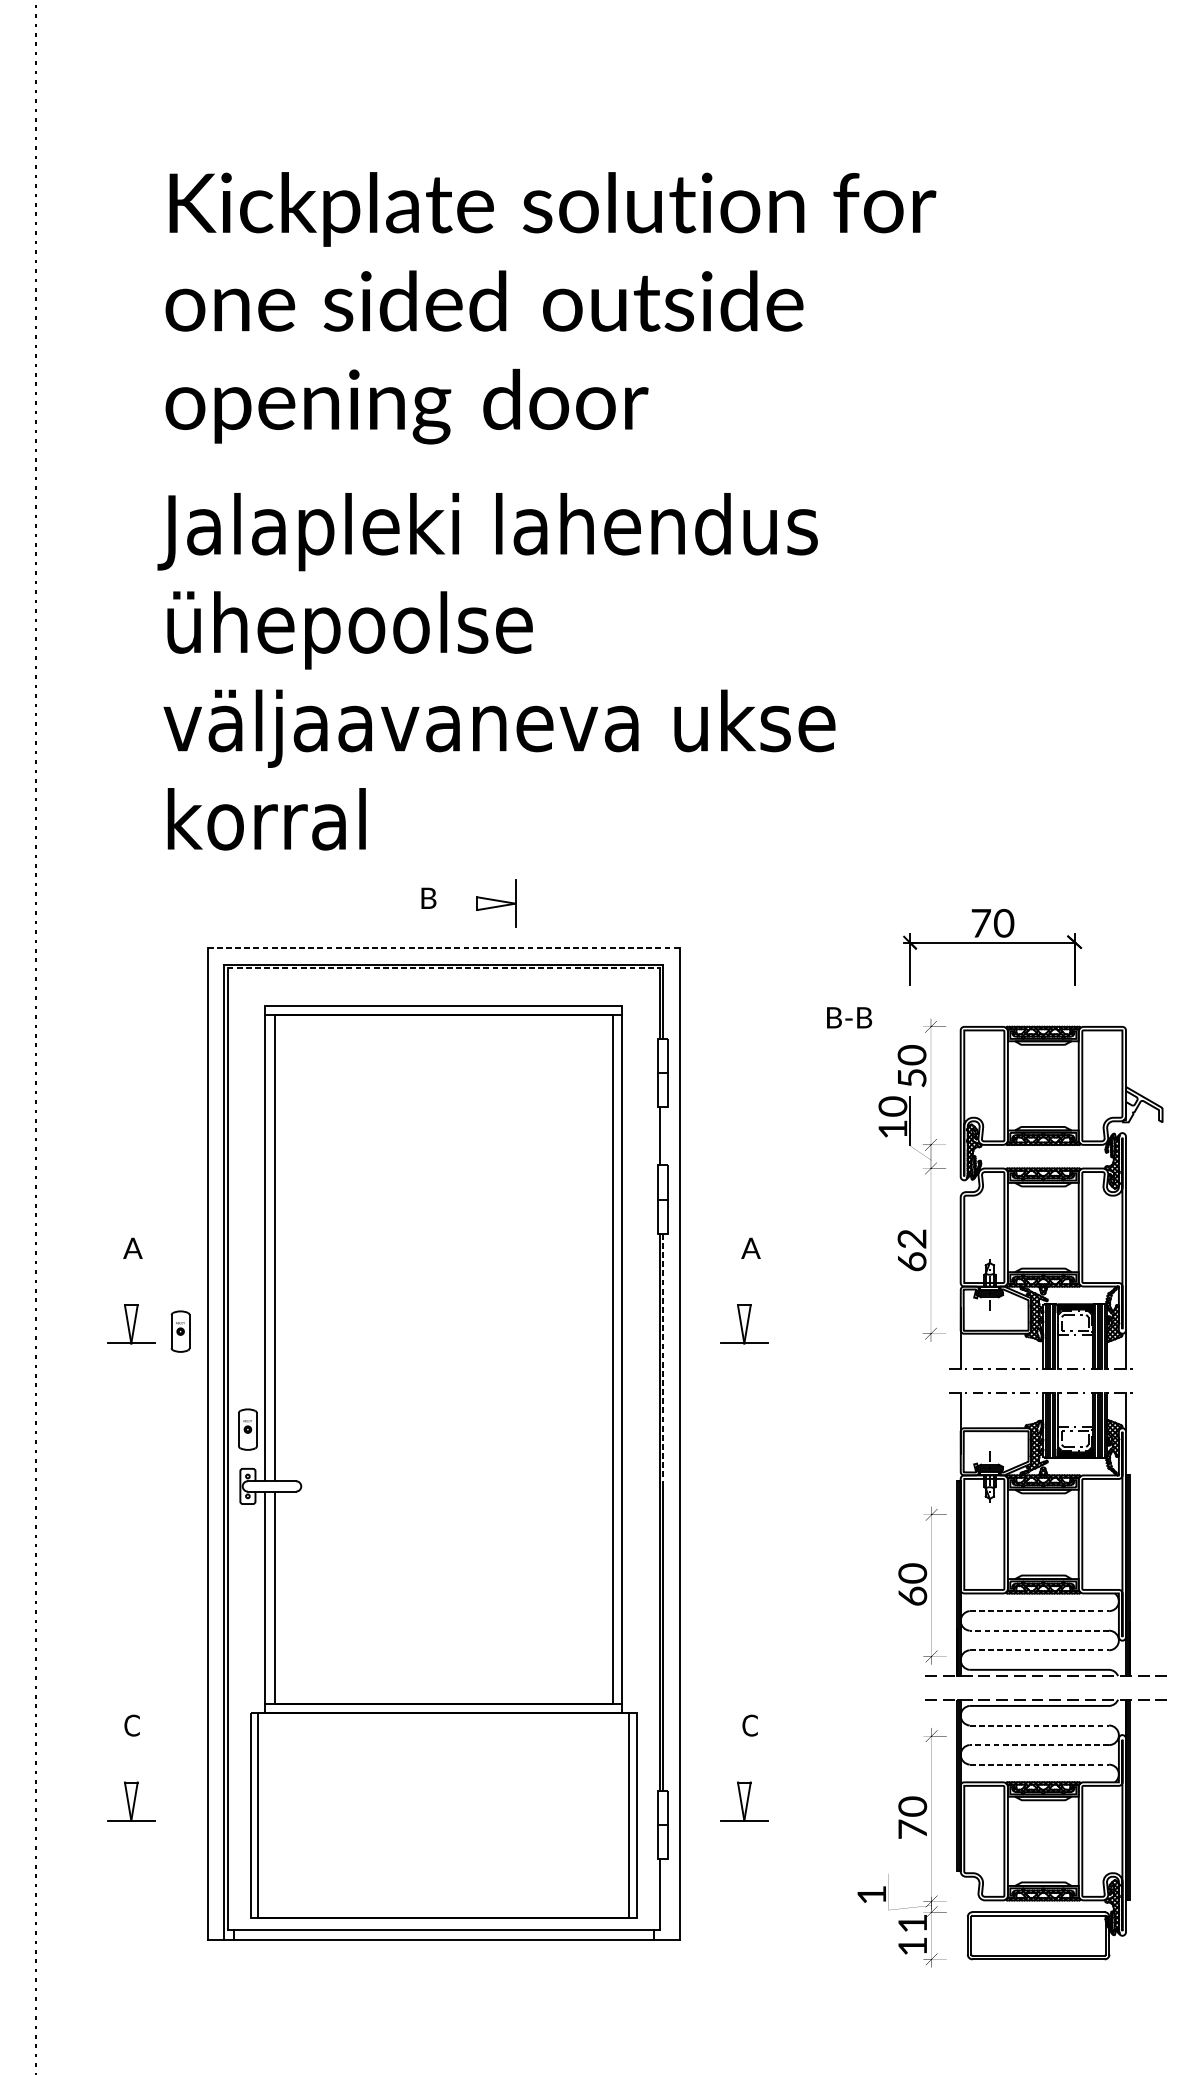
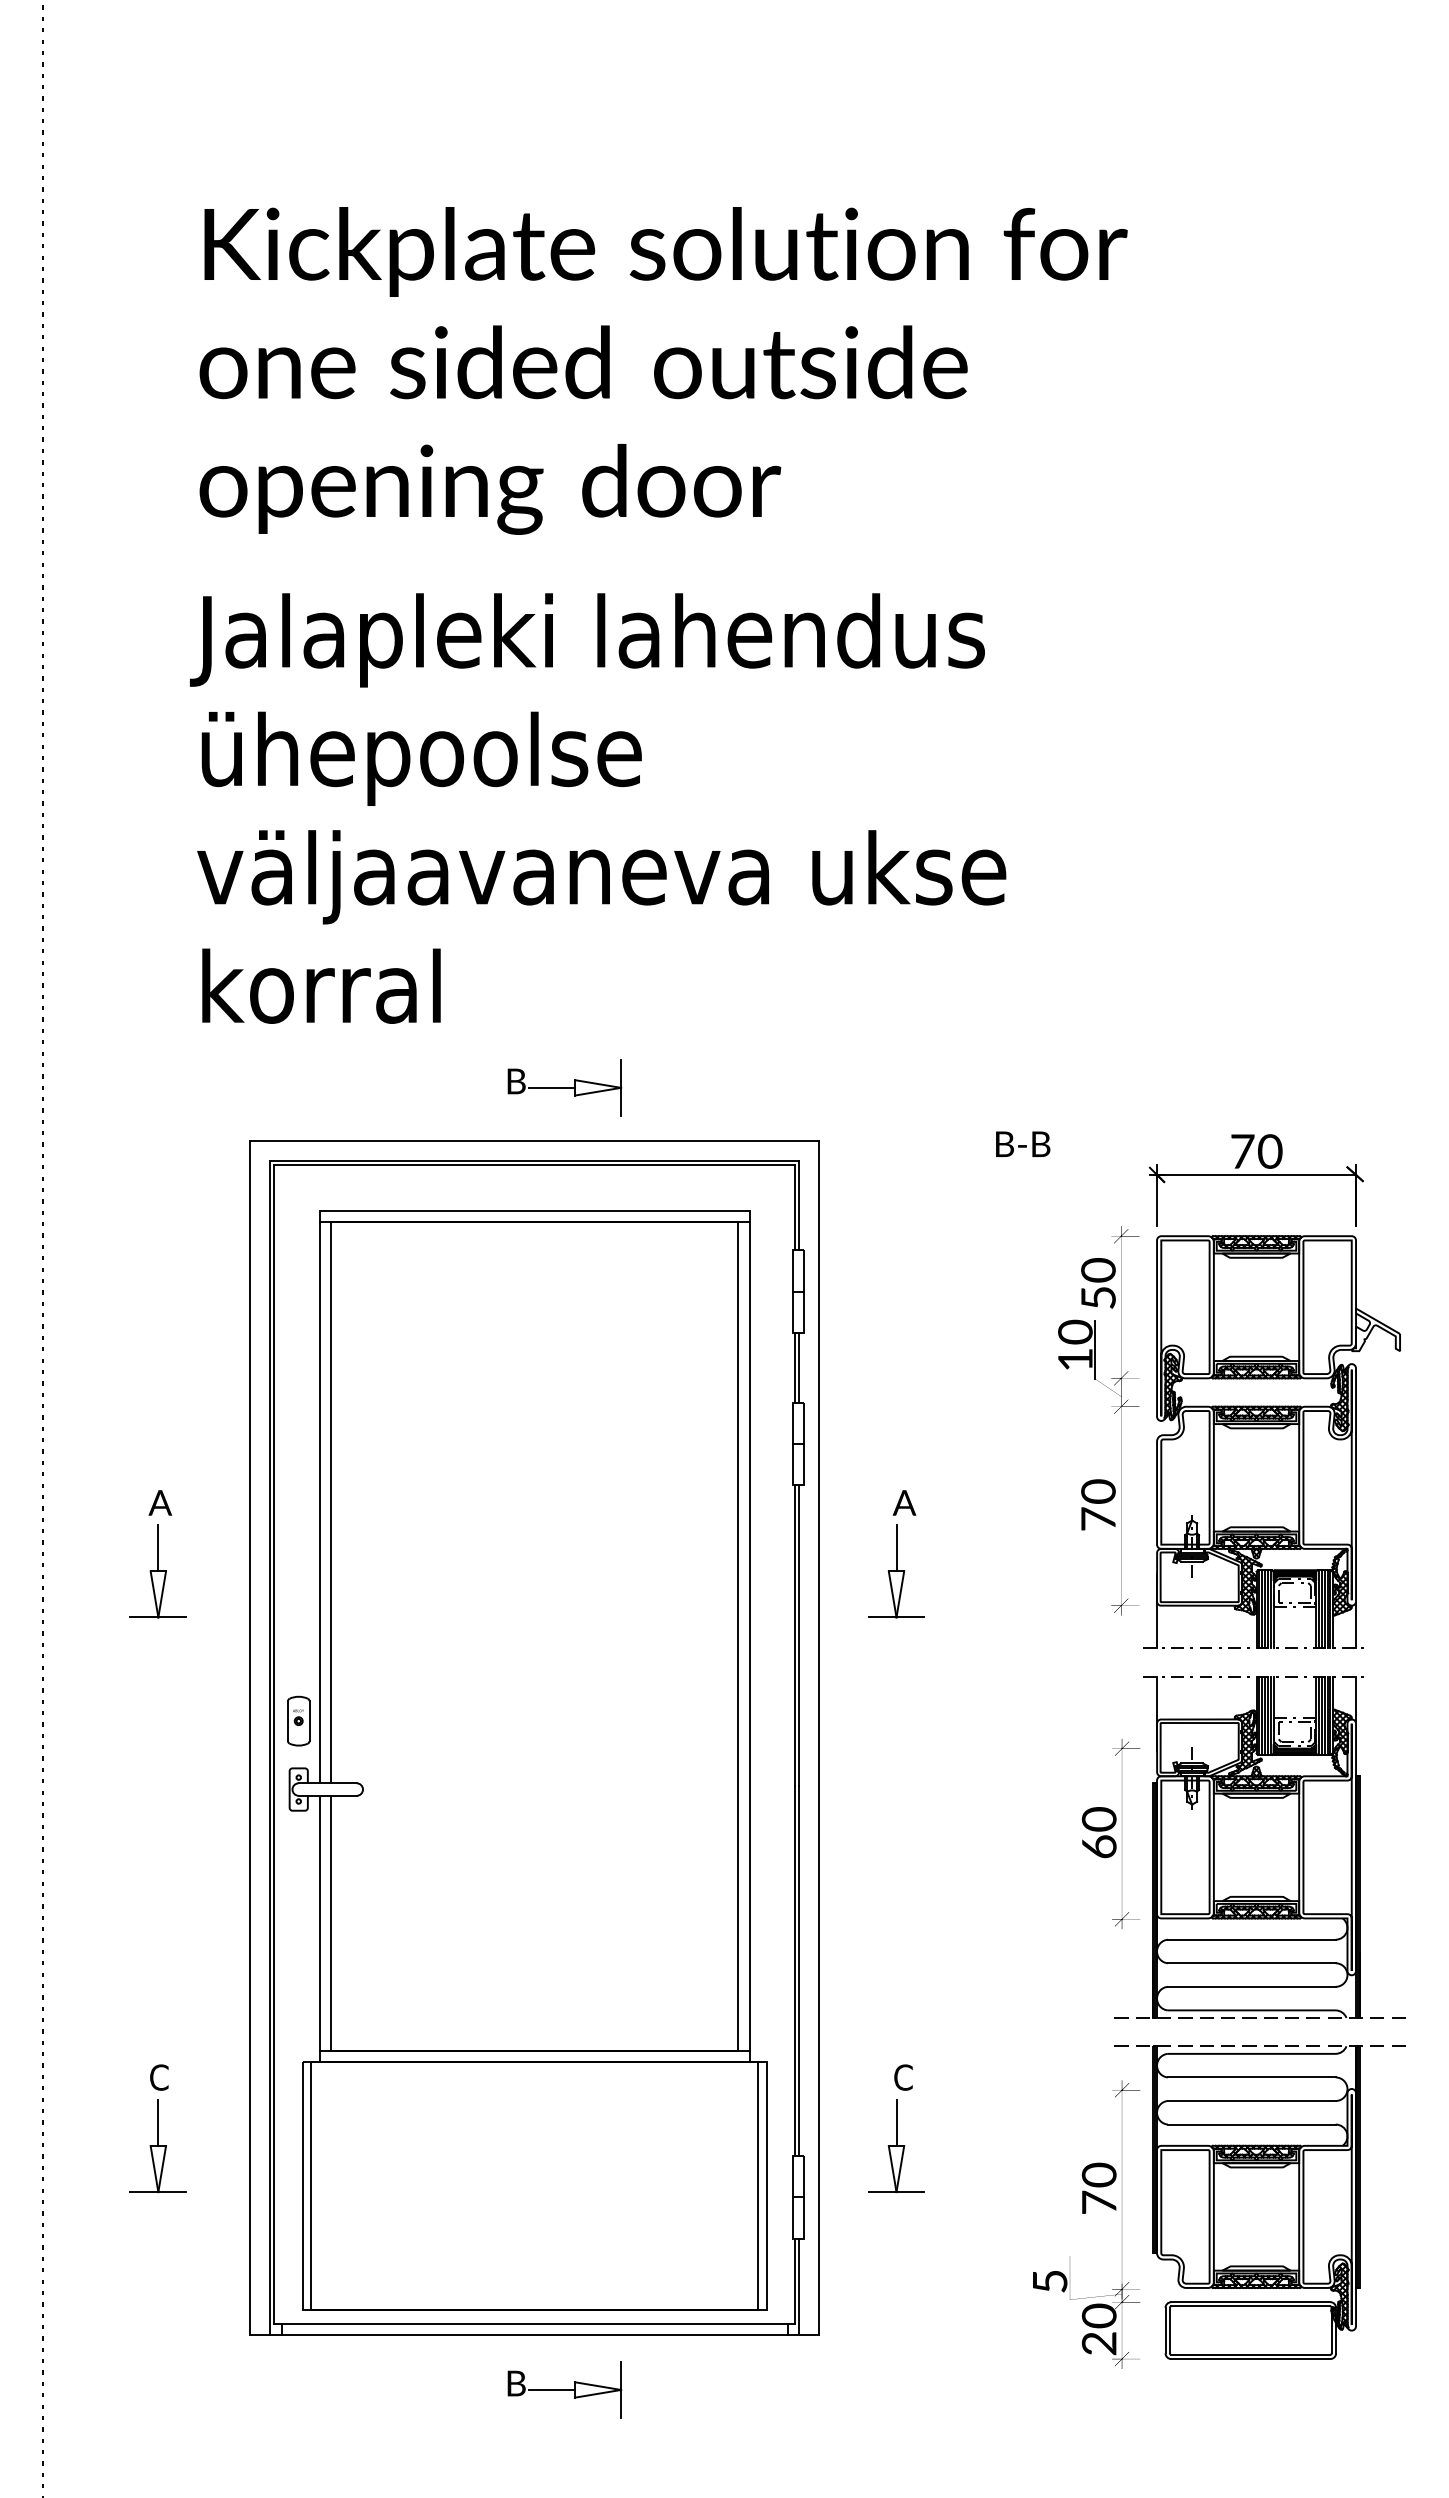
line: (458, 903) -> (552, 1087), added
part: (991, 947) -> (1255, 1180), moved
line: (444, 948) -> (535, 1141), dashed -> solid
line: (444, 968) -> (535, 1165), dashed -> solid
text: (849, 1017) -> (1023, 1143), moved
line: (663, 1135) -> (799, 1367), added
text: (912, 1249) -> (1098, 1504), 62 -> 70
line: (131, 1286) -> (158, 1548), added
line: (744, 1286) -> (896, 1548), added
part: (180, 1331) -> (217, 1602), removed
line: (663, 1359) -> (799, 1636), dashed -> solid
text: (922, 1585) -> (1110, 1833), moved
line: (1039, 1610) -> (1251, 1939), dashed -> solid
line: (1039, 1630) -> (1251, 1963), dashed -> solid
line: (1039, 1649) -> (1251, 1986), dashed -> solid
line: (1039, 1725) -> (1251, 2077), dashed -> solid
line: (1039, 1744) -> (1251, 2100), dashed -> solid
line: (131, 1763) -> (158, 2123), added
line: (744, 1763) -> (896, 2123), added
line: (1039, 1764) -> (1251, 2124), dashed -> solid
text: (872, 1894) -> (1050, 2281), 1 -> 5
line: (663, 1899) -> (799, 2286), added
text: (912, 1934) -> (1098, 2329), 11 -> 20
part: (468, 1984) -> (564, 2389), added

